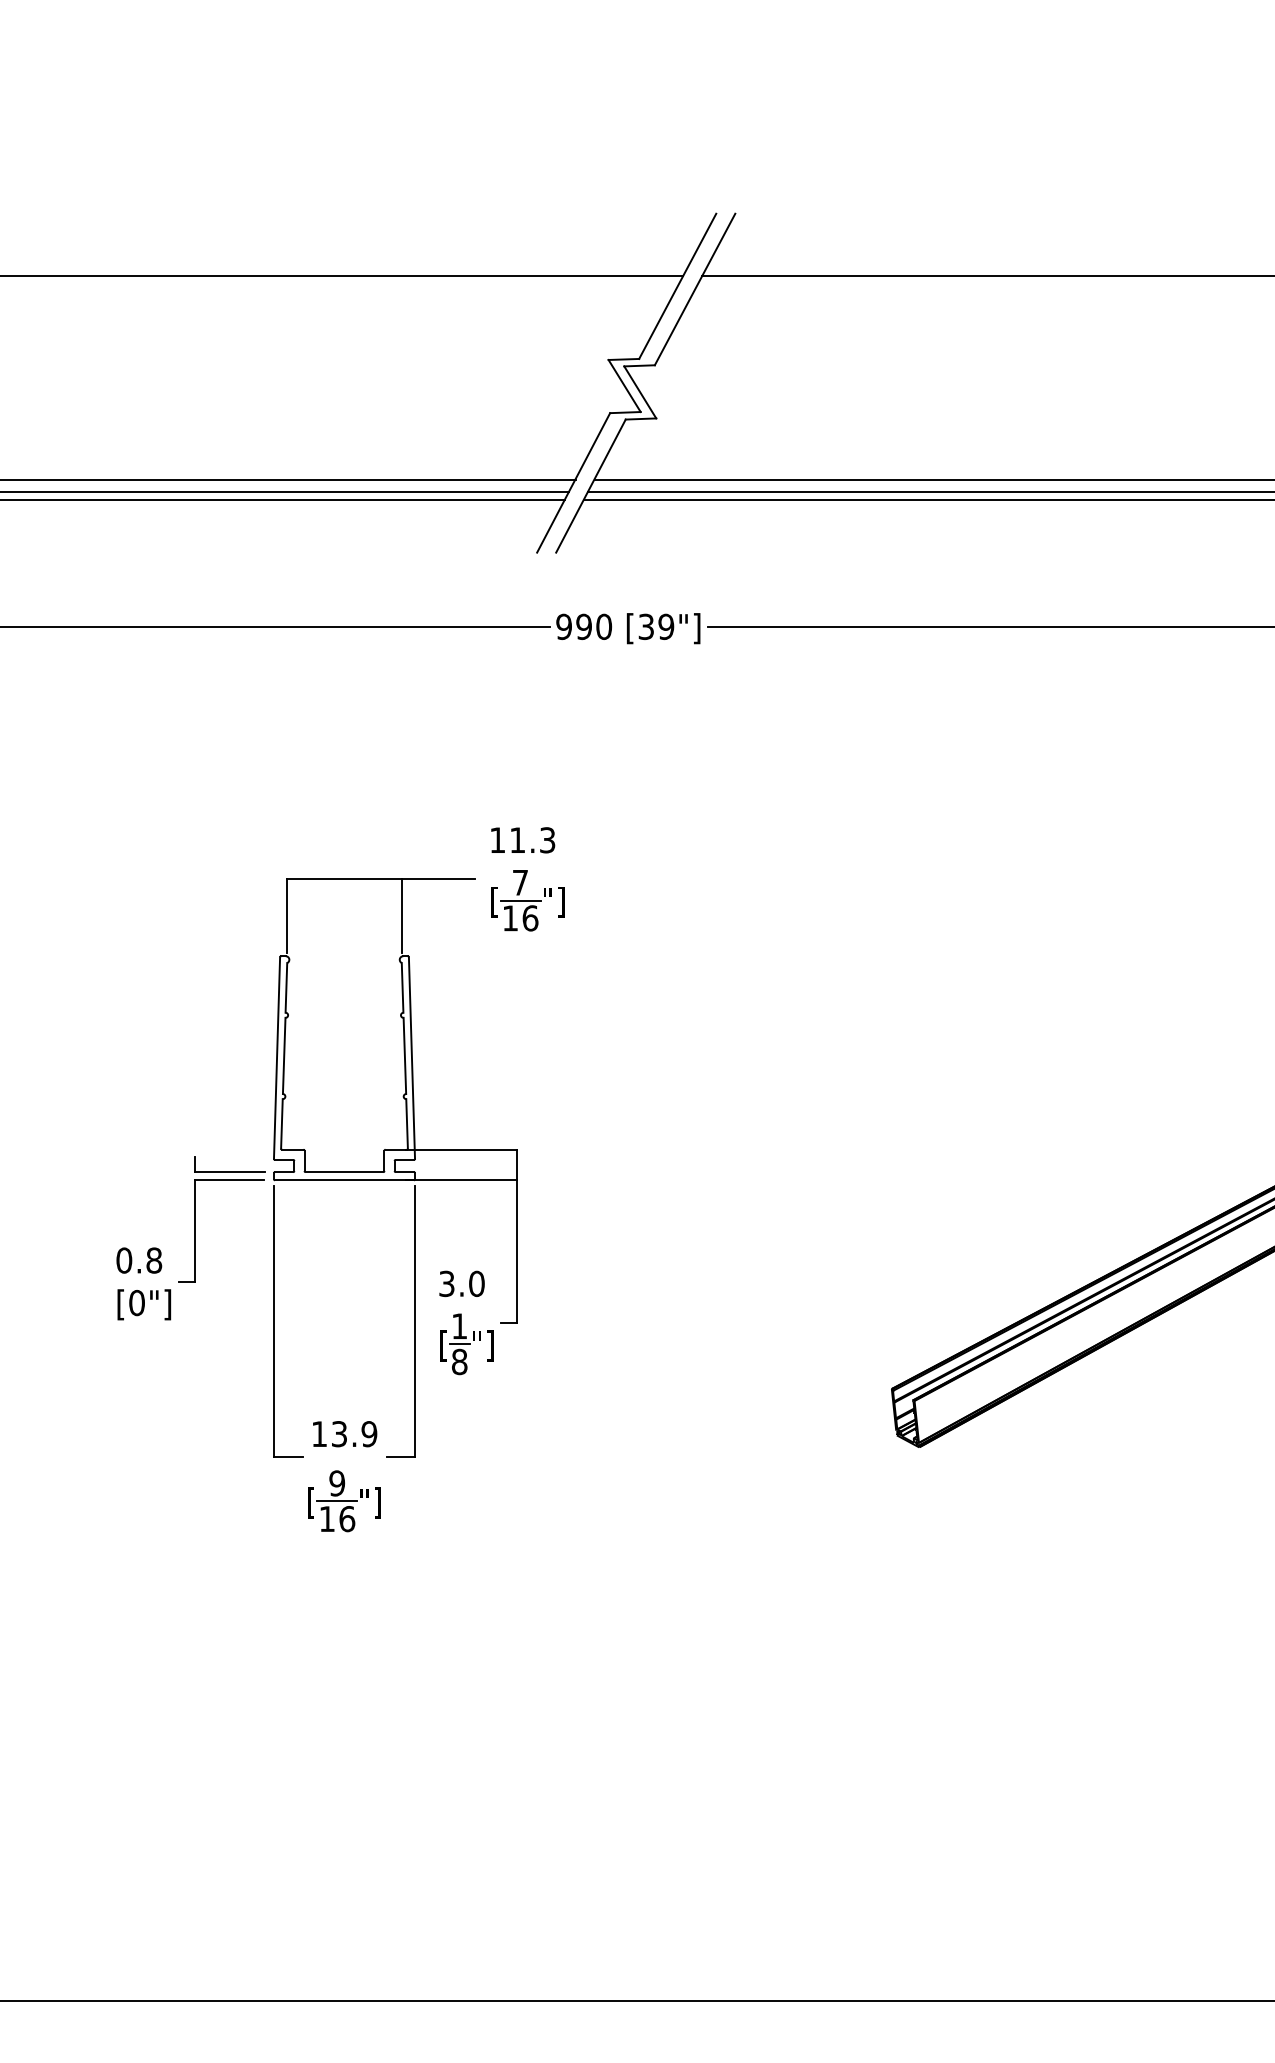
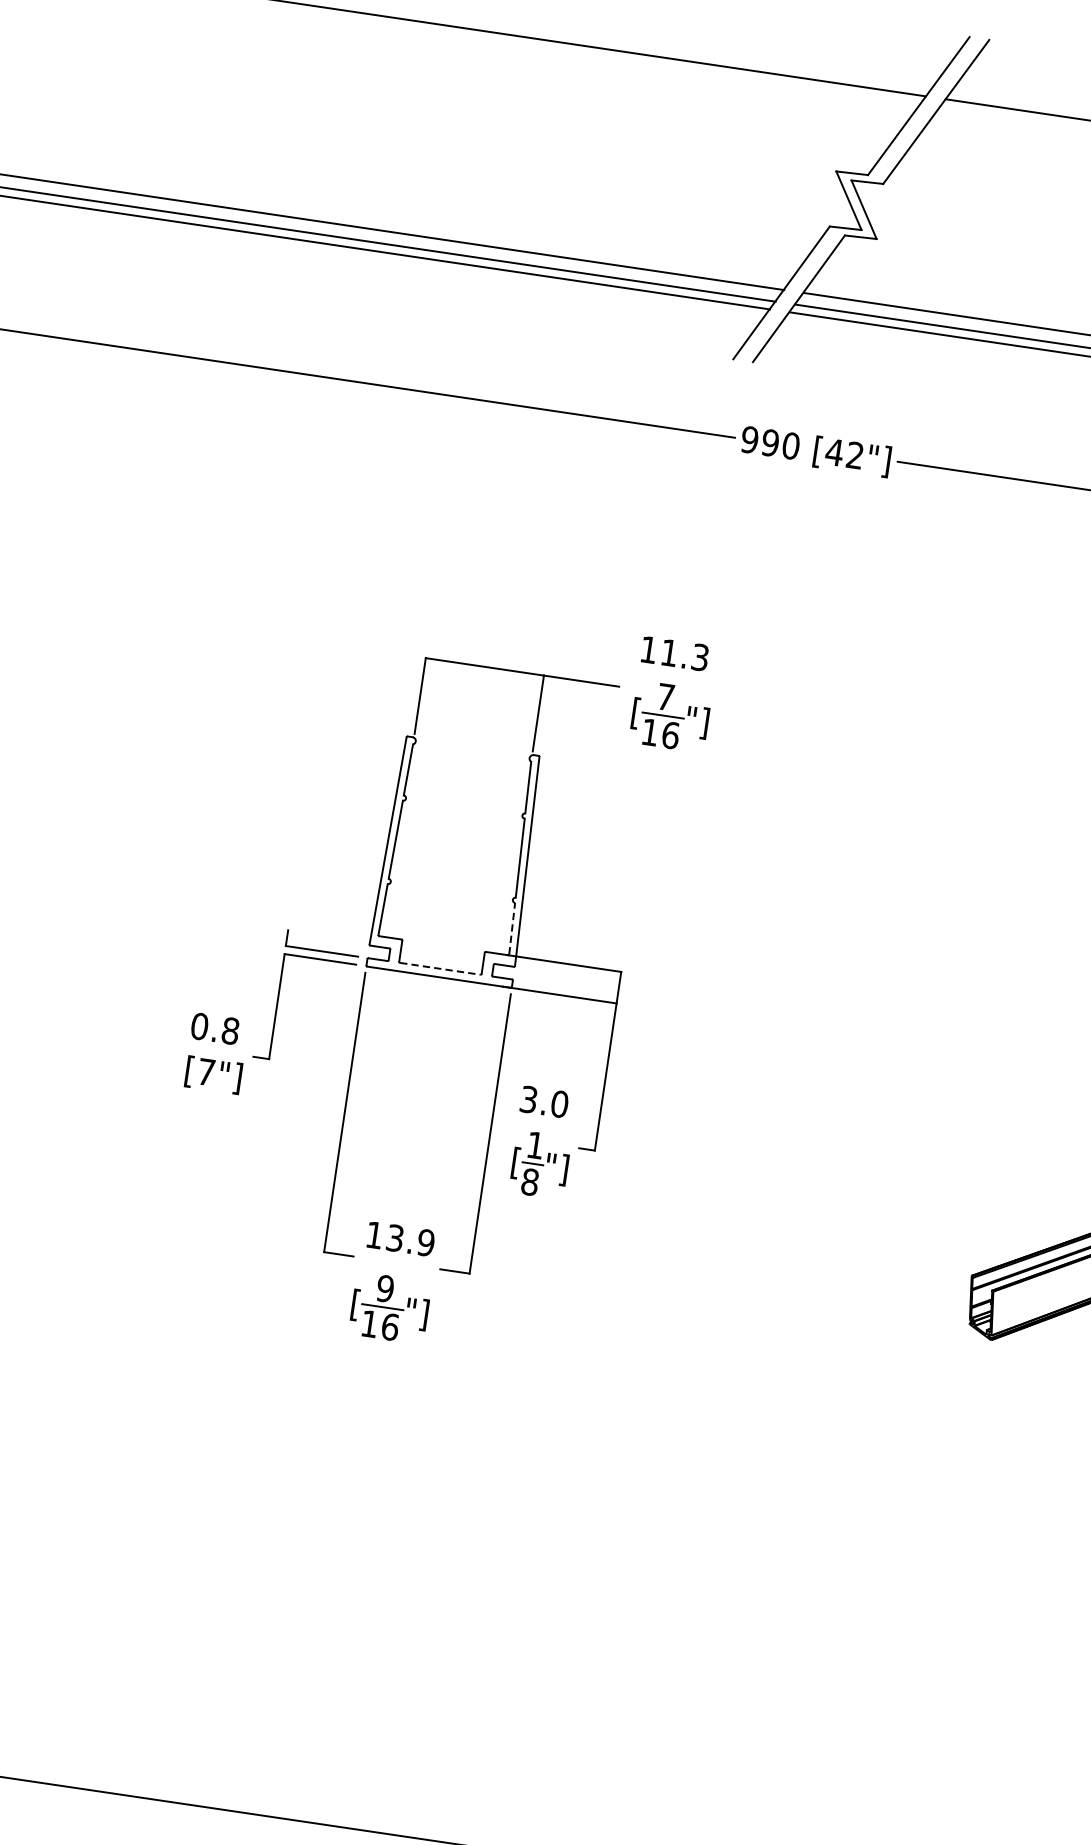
text: (656, 626) -> (845, 453), [39"] -> [42"]
line: (407, 1123) -> (512, 928), solid -> dashed
line: (344, 1172) -> (440, 969), solid -> dashed
text: (136, 1302) -> (205, 1071), [0"] -> [7"]

